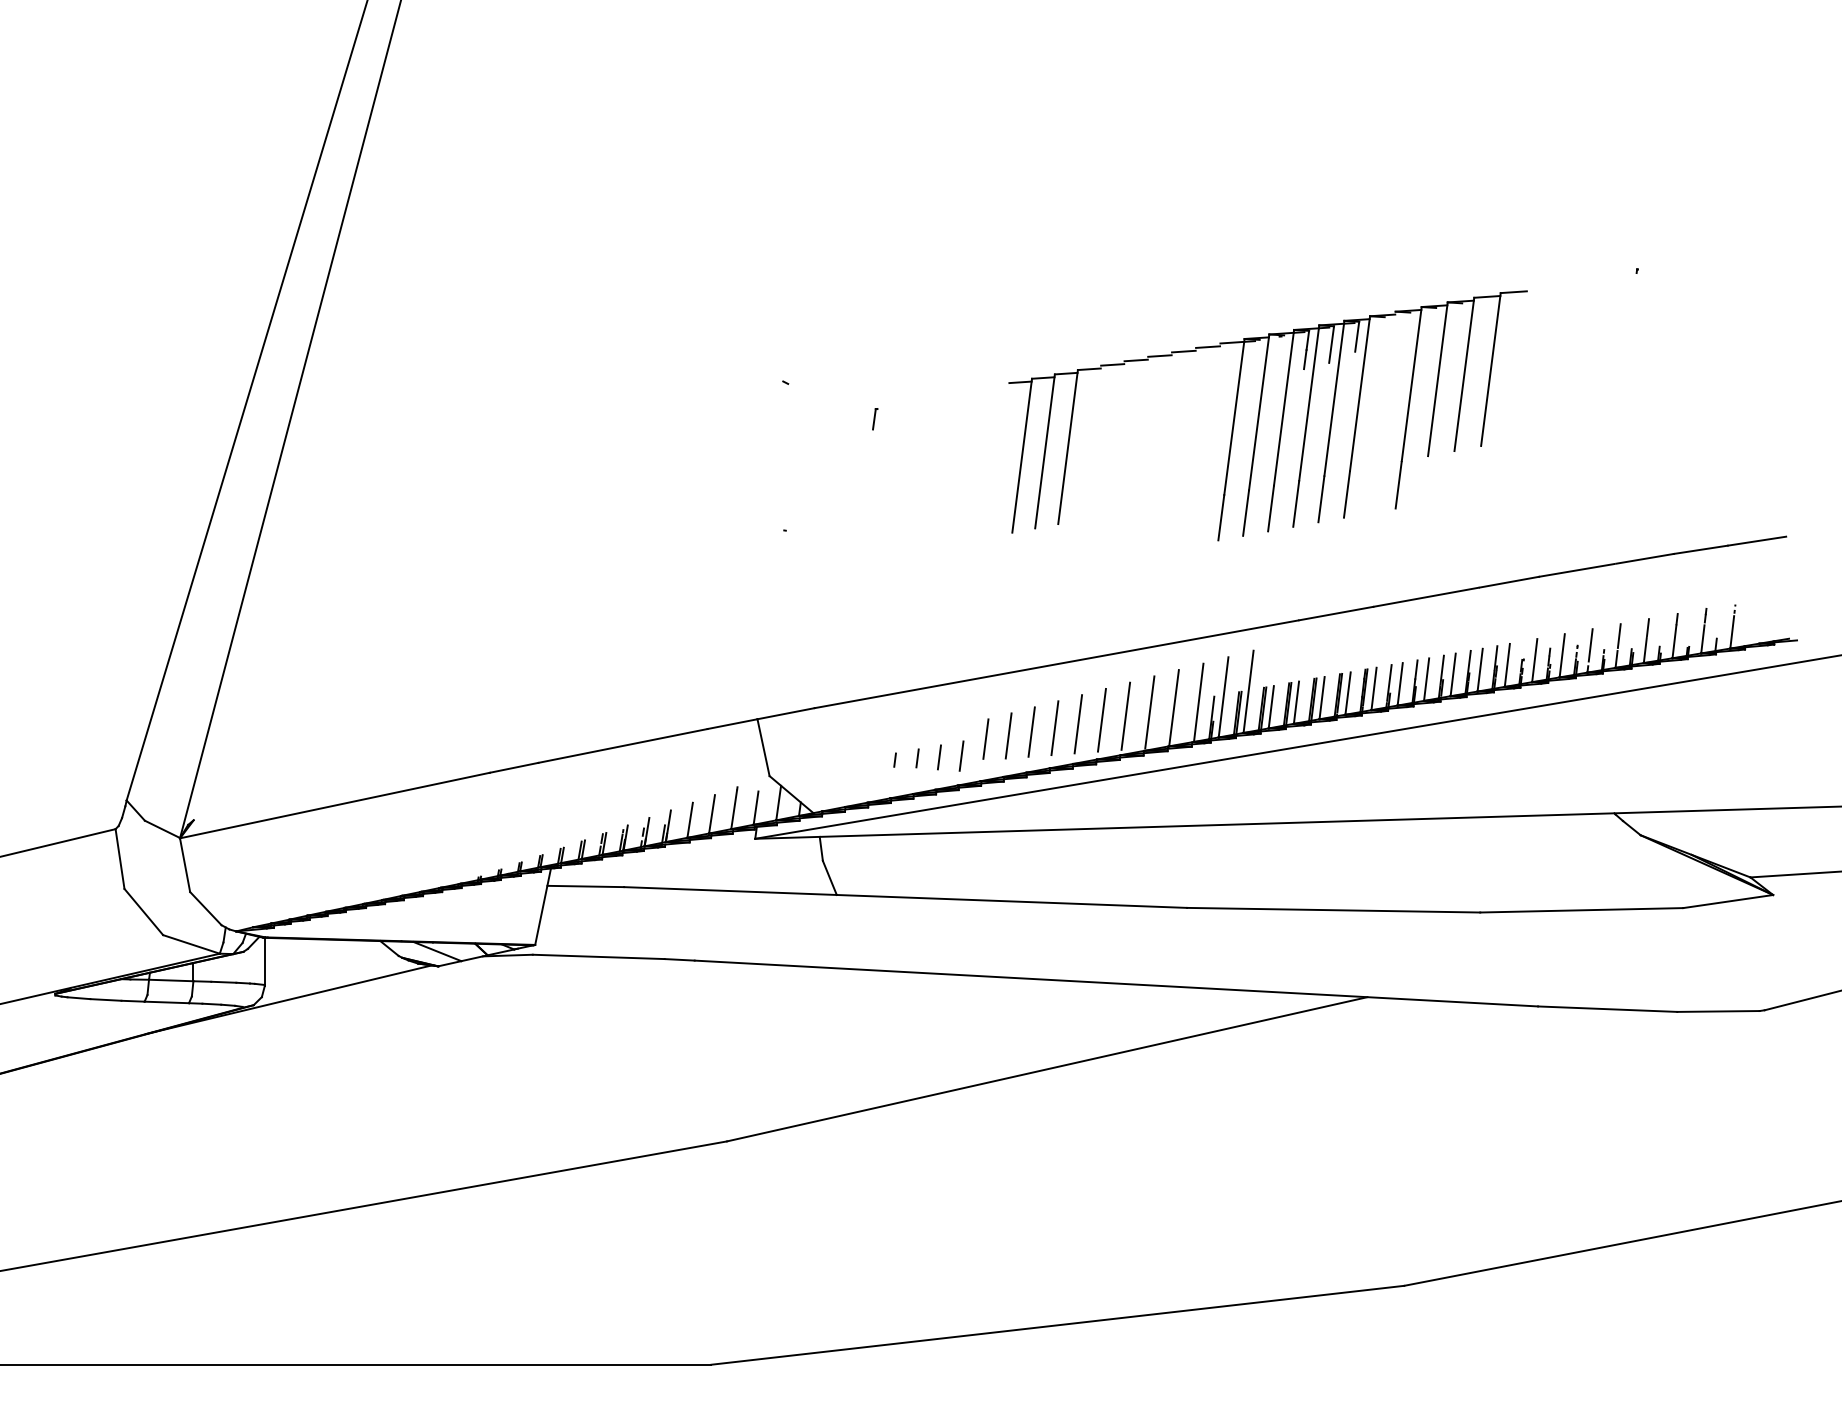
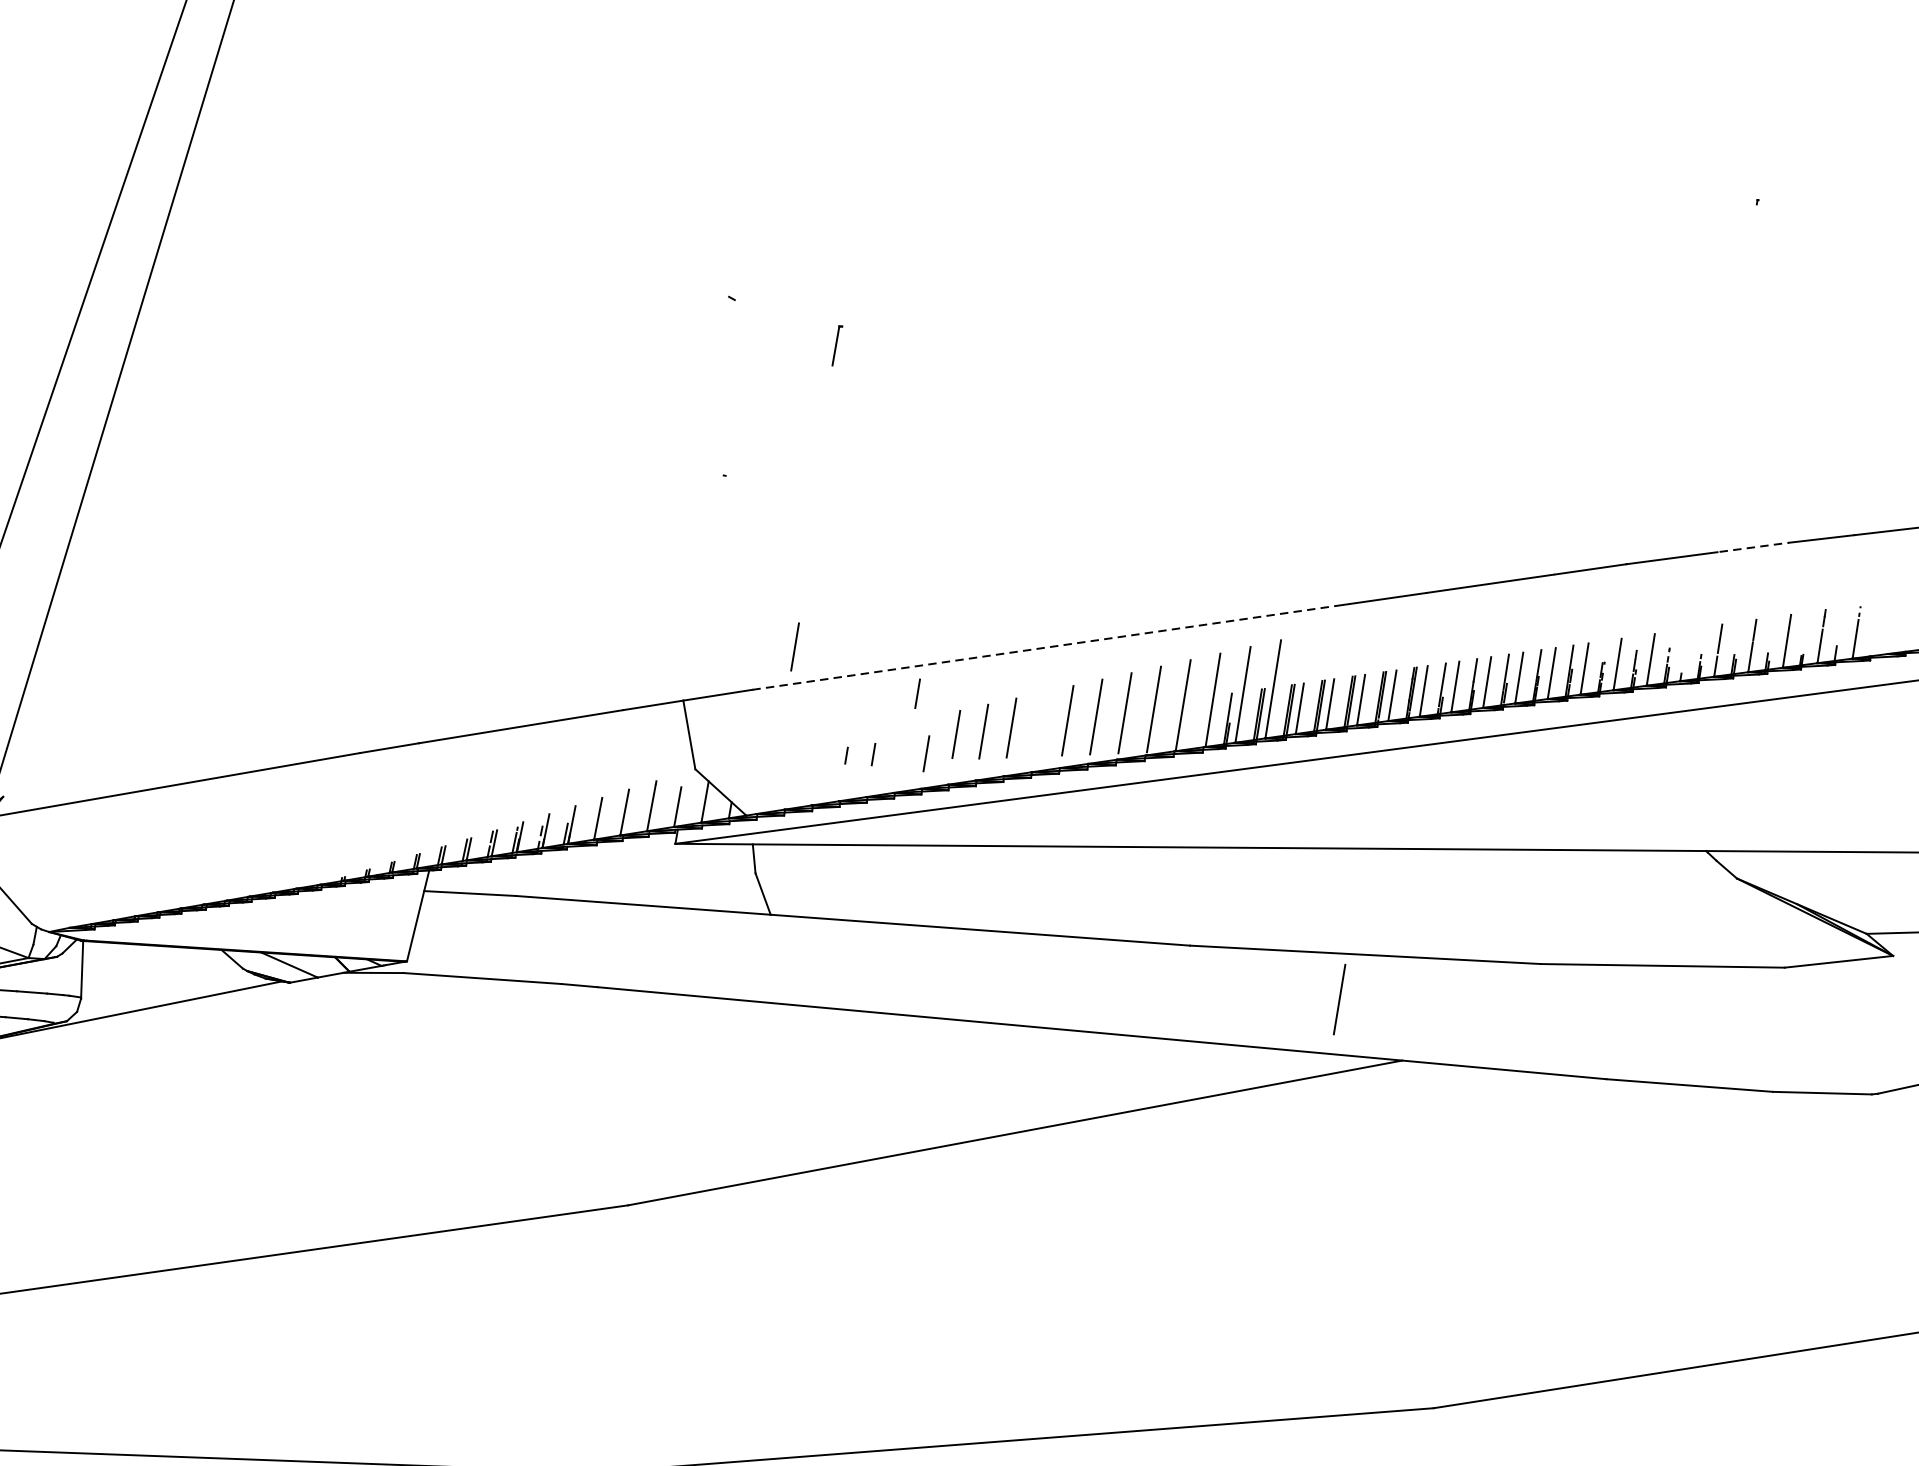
part: (1260, 412) -> (1299, 355), removed
part: (875, 419) -> (838, 346), size x1.6
line: (1645, 558) -> (1754, 546), solid -> dashed
line: (1590, 645) -> (1685, 648), removed
line: (1056, 664) -> (1044, 648), solid -> dashed
line: (848, 670) -> (794, 646), added
line: (1054, 728) -> (1038, 724), removed
line: (939, 757) -> (917, 693), moved
line: (1312, 948) -> (1338, 999), added

